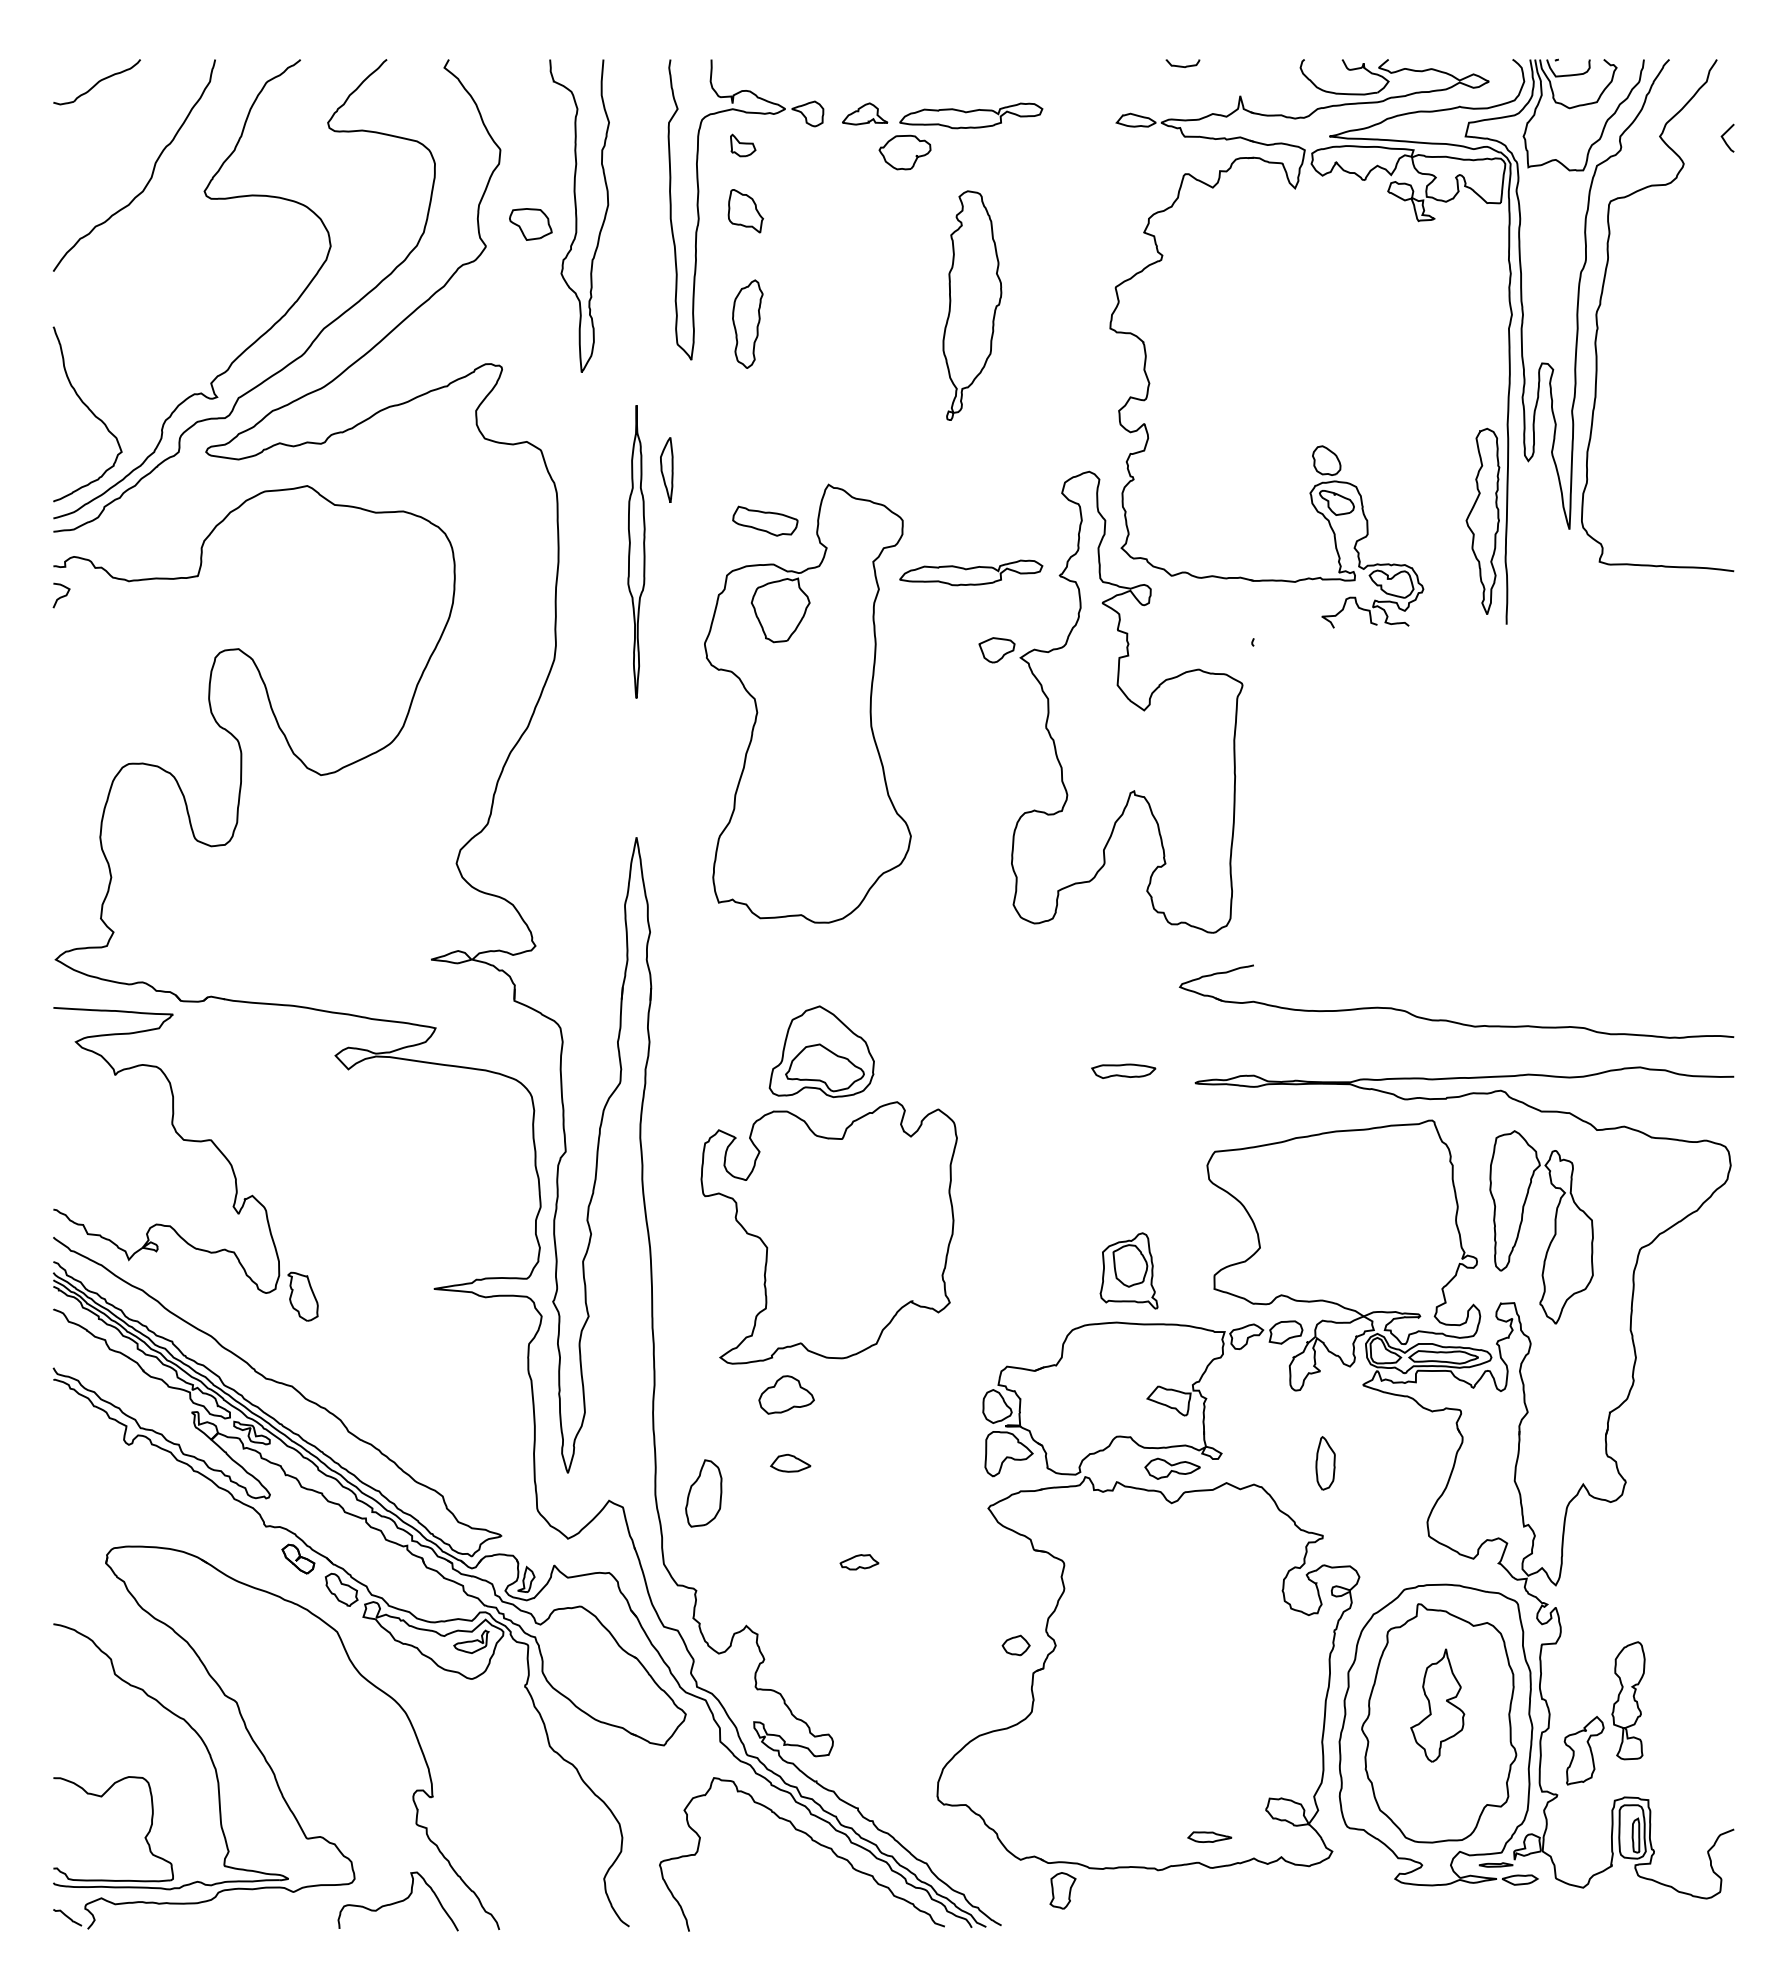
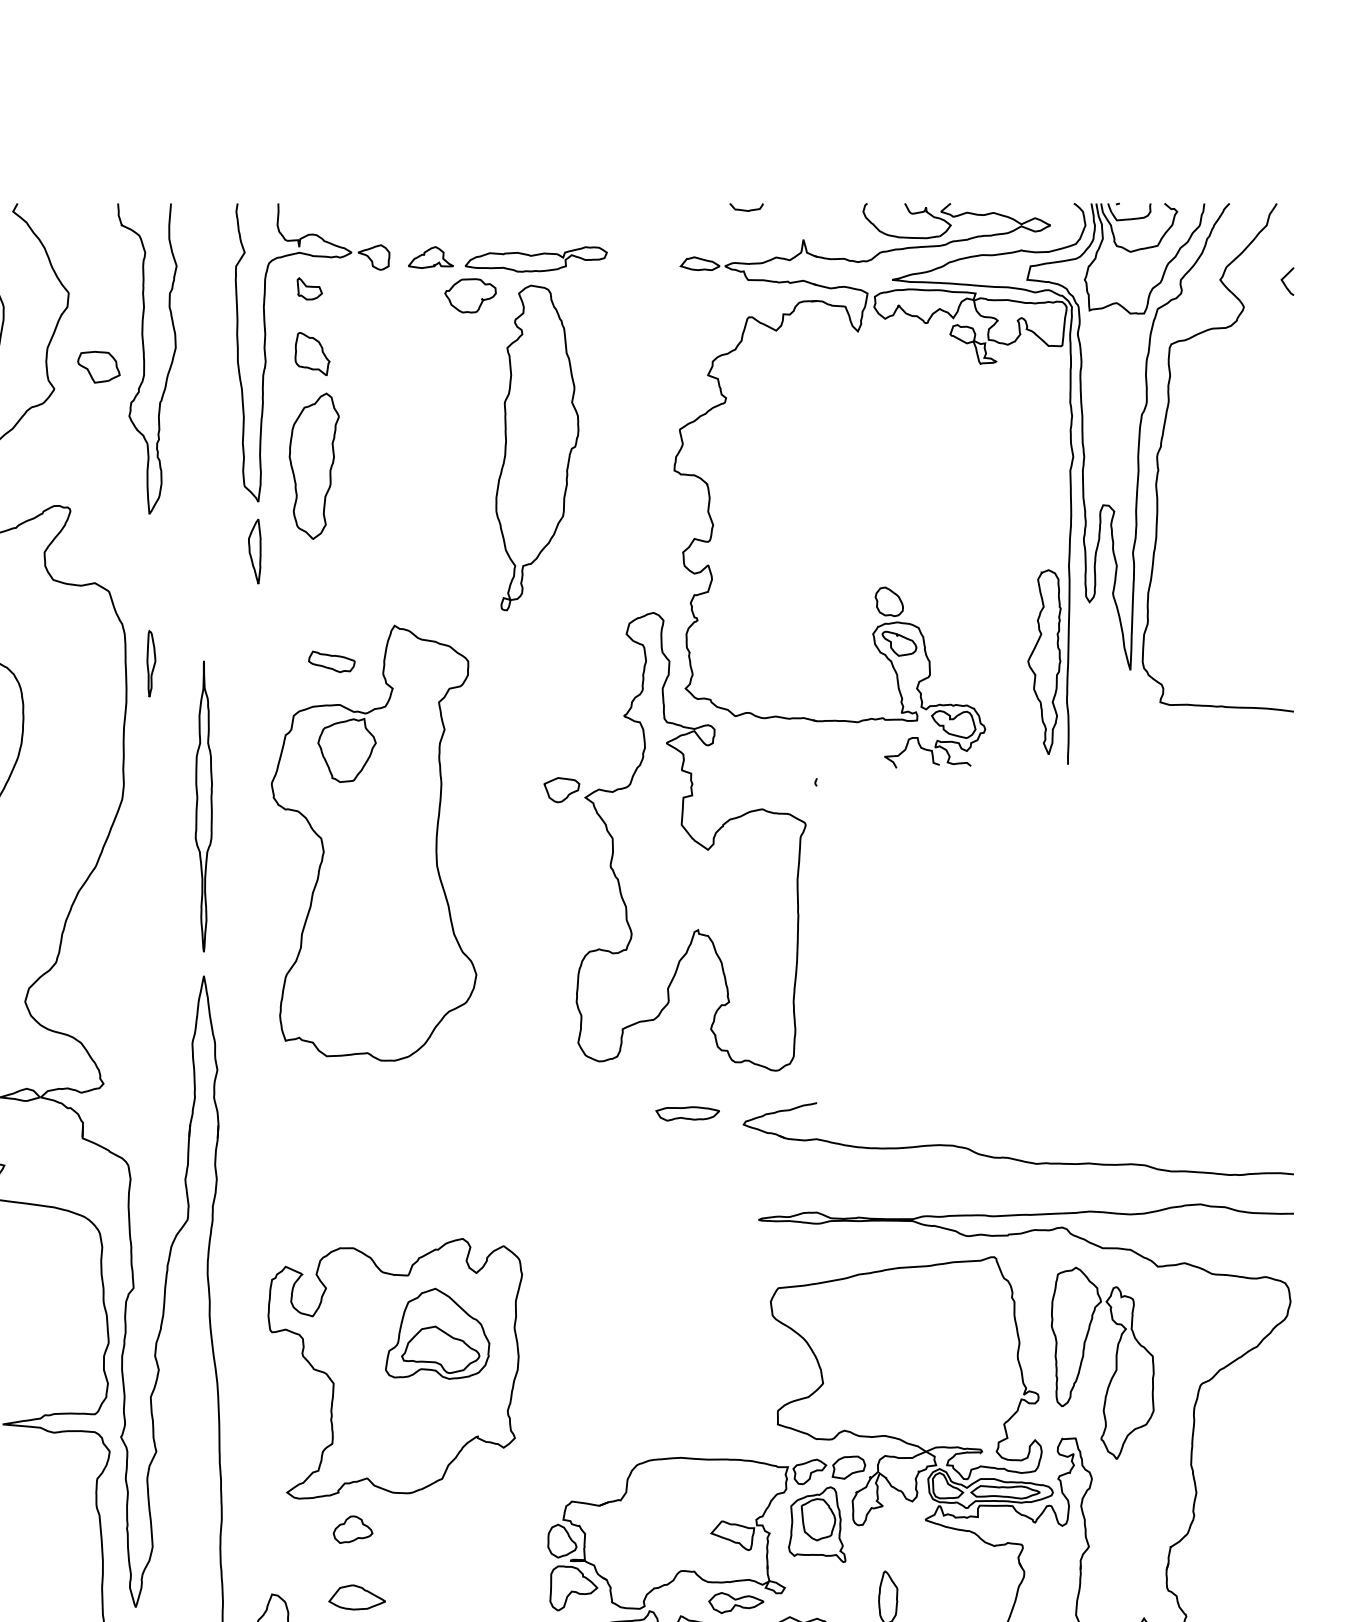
part: (972, 305) -> (537, 447), size x1.43
part: (747, 324) -> (314, 466), size x1.67
part: (666, 469) -> (254, 551), moved
part: (765, 520) -> (331, 661), size x0.71
part: (583, 522) -> (151, 663), added
part: (636, 551) -> (203, 806), moved
part: (971, 572) -> (536, 712), removed
part: (821, 1051) -> (437, 1333), moved
part: (1123, 1070) -> (687, 1113), moved
part: (1128, 1270) -> (816, 1524), moved
part: (786, 1394) -> (352, 1529), size x0.71
part: (790, 1463) -> (356, 1597), size x1.43

